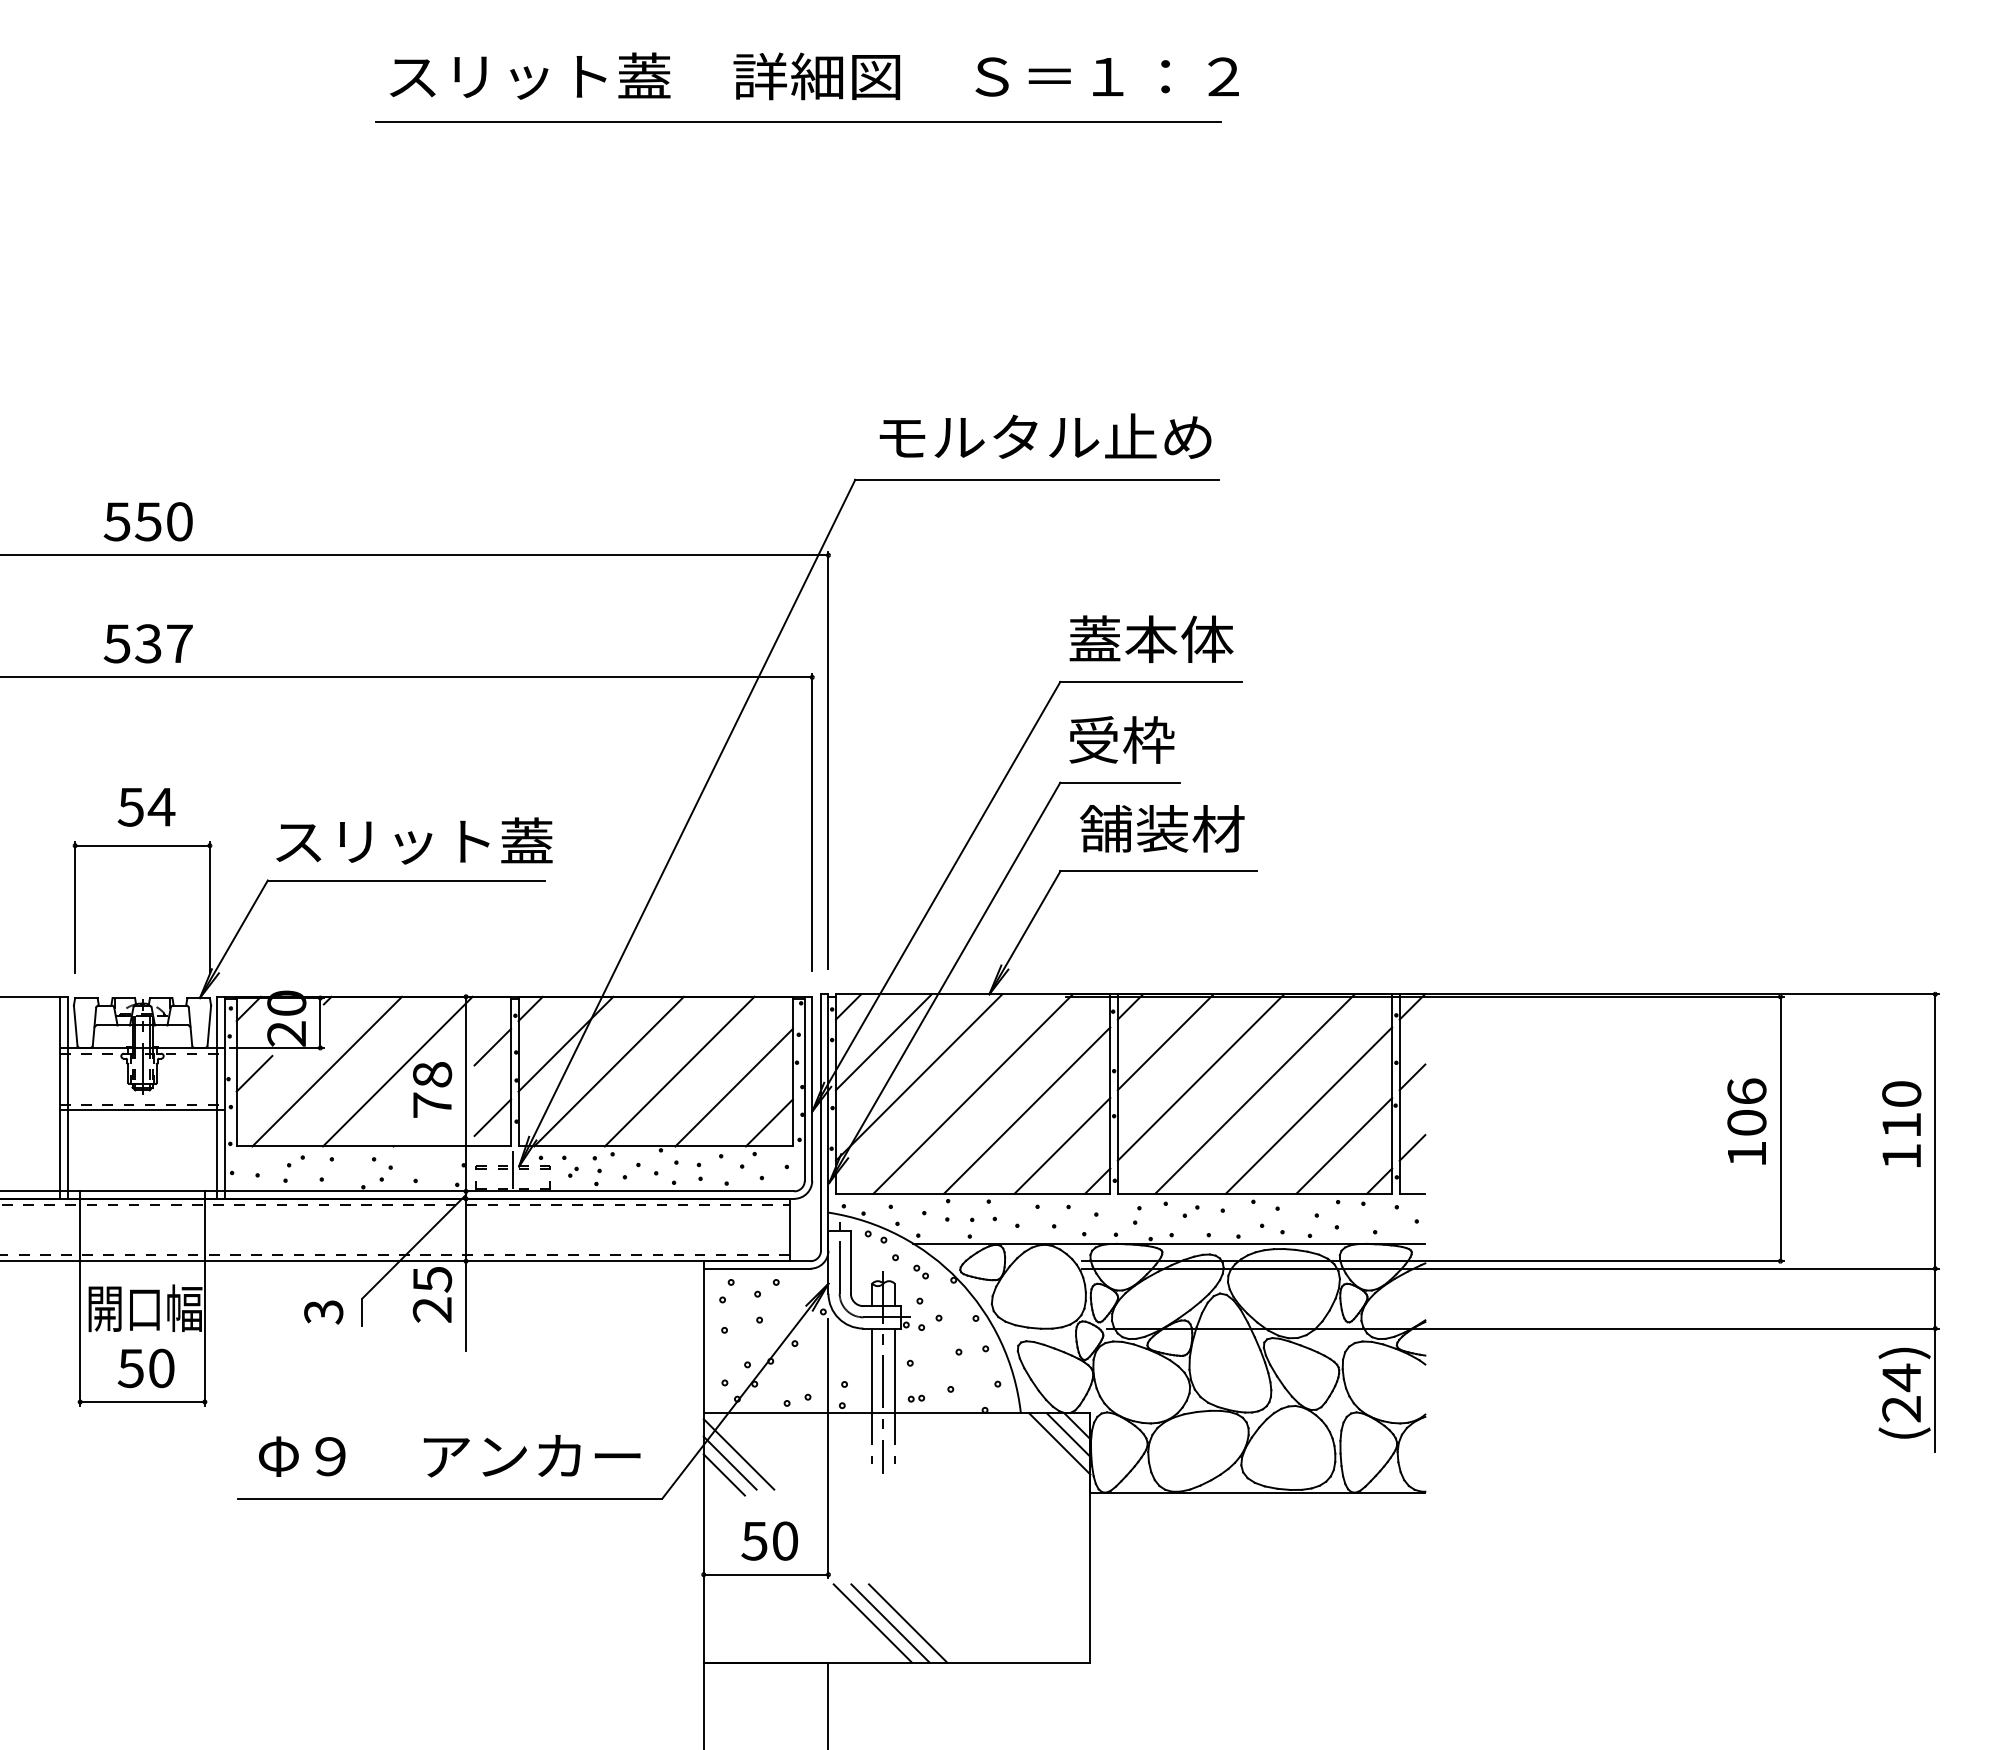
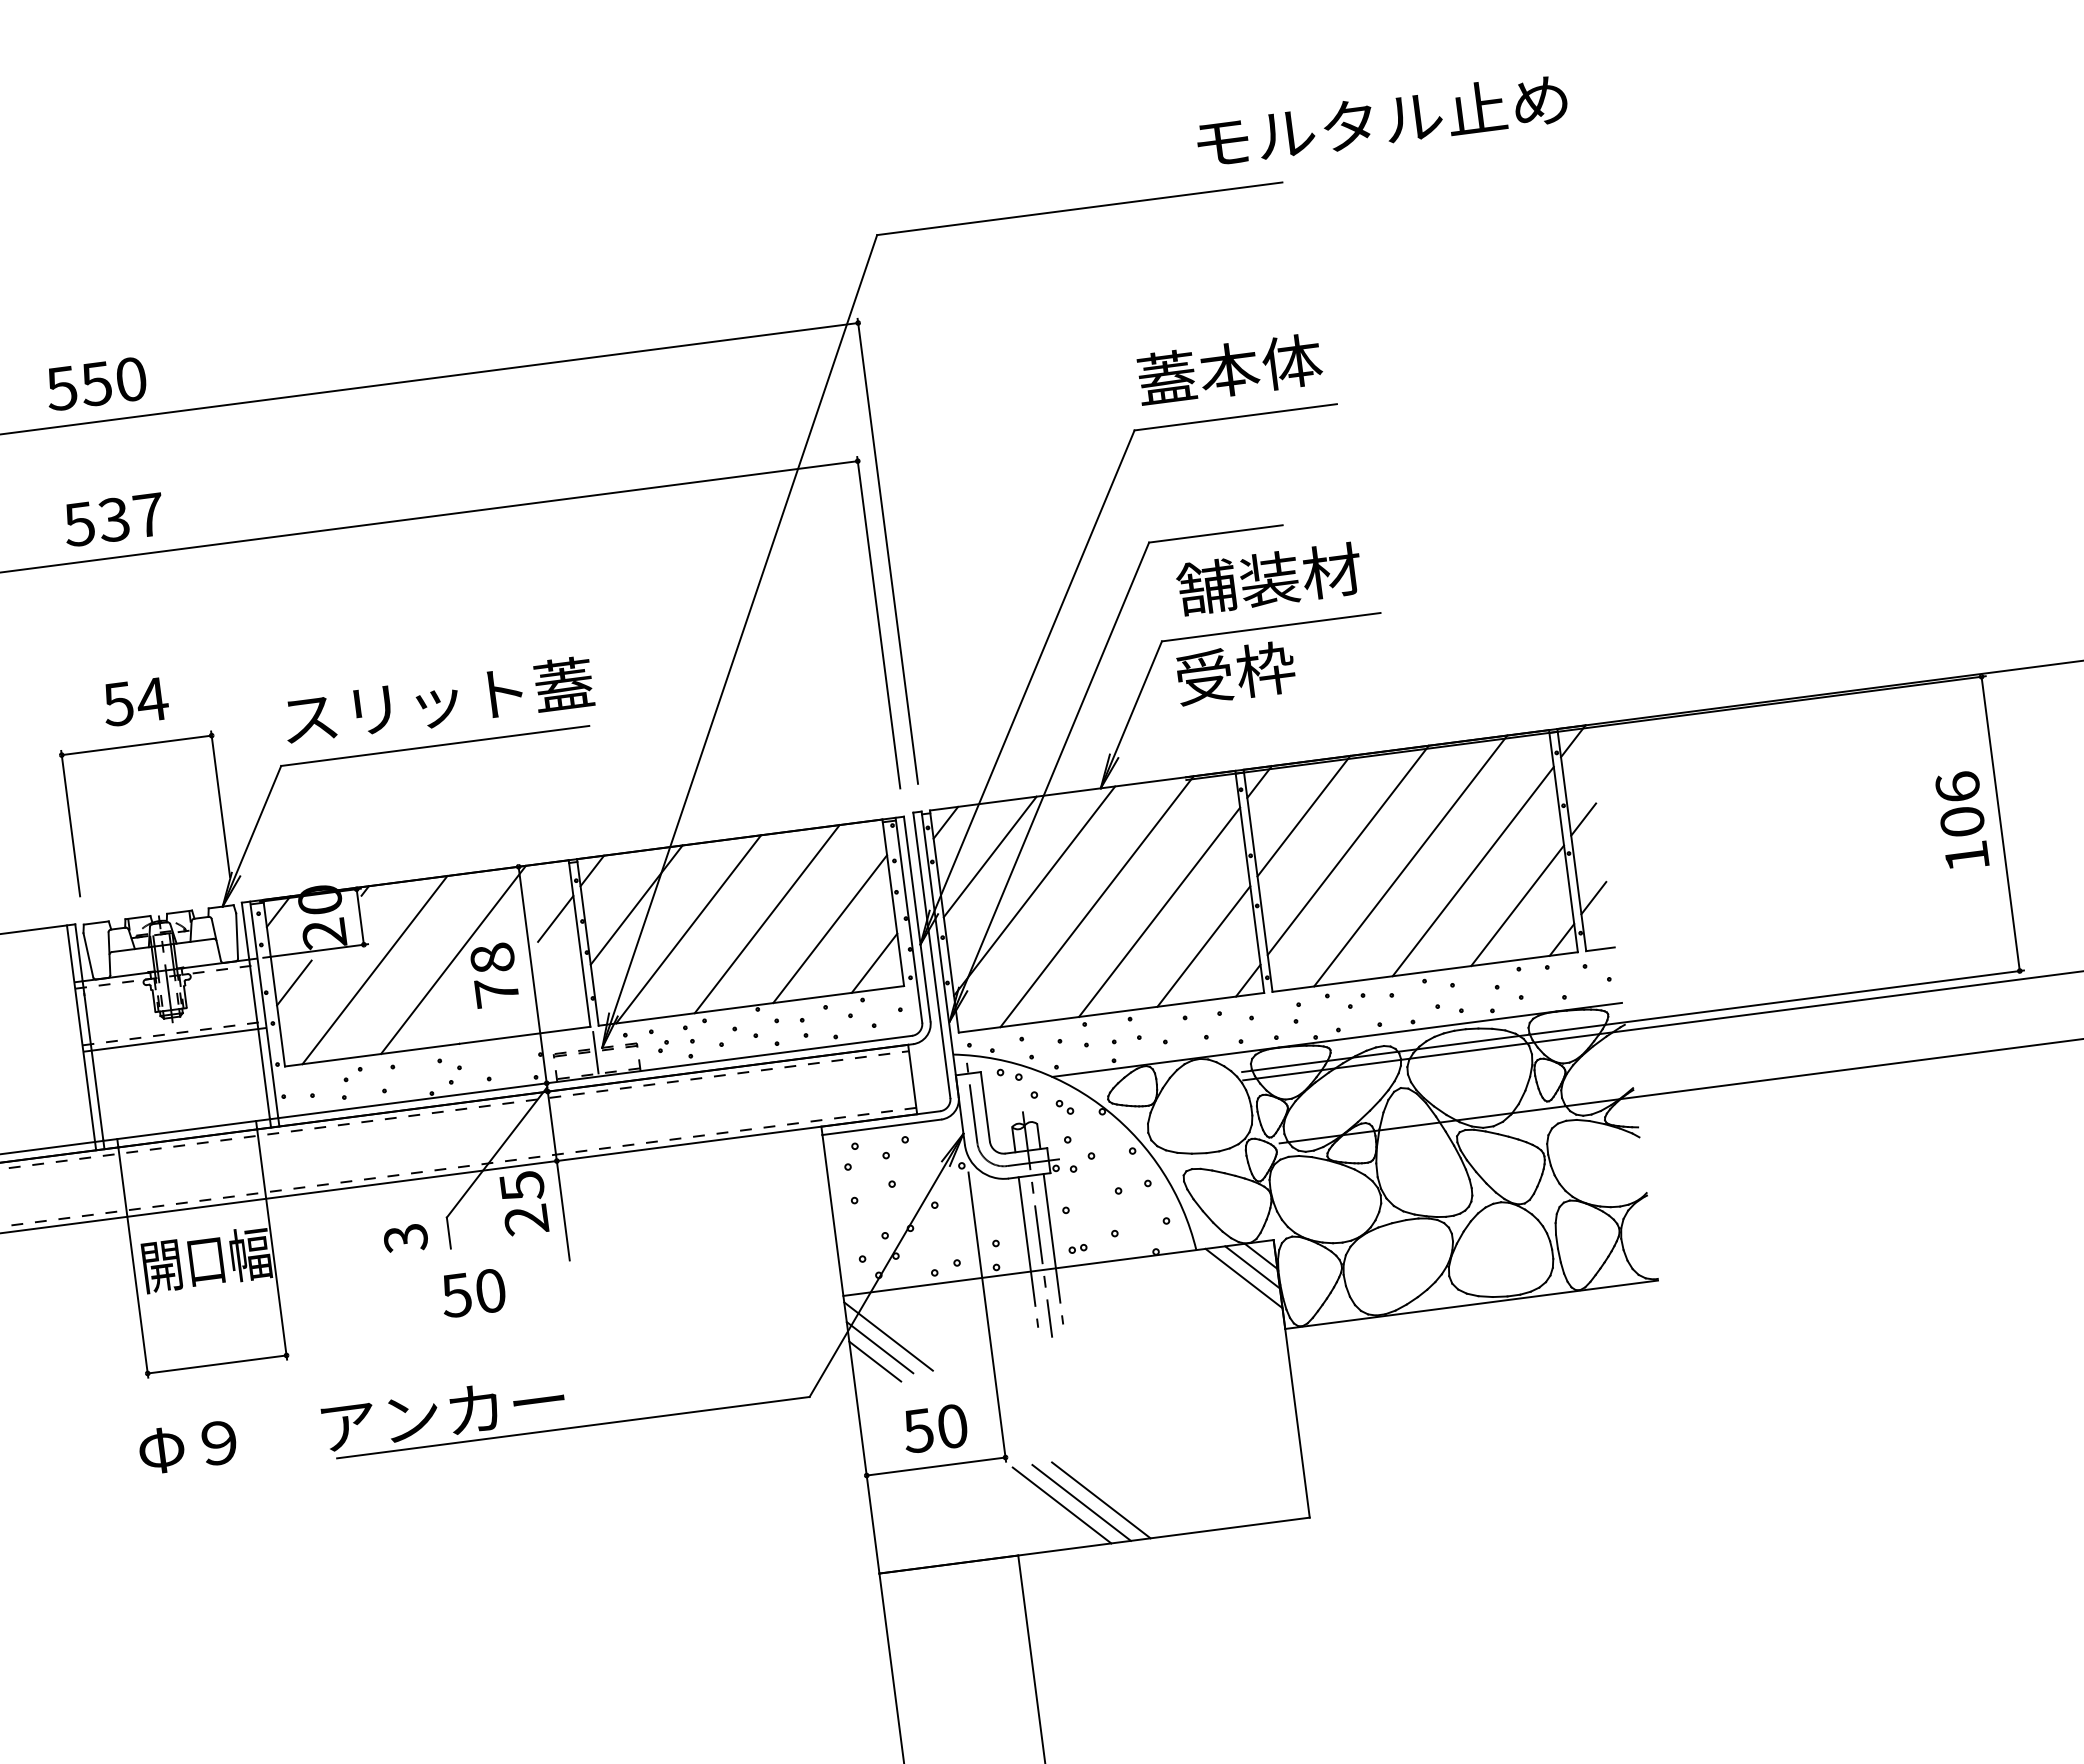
text: (1045, 435) -> (1381, 119), moved
text: (1121, 739) -> (1235, 672), moved
line: (492, 1117) -> (565, 997), removed
text: (145, 1368) -> (472, 1293), moved
text: (449, 1456) -> (351, 1425), moved

